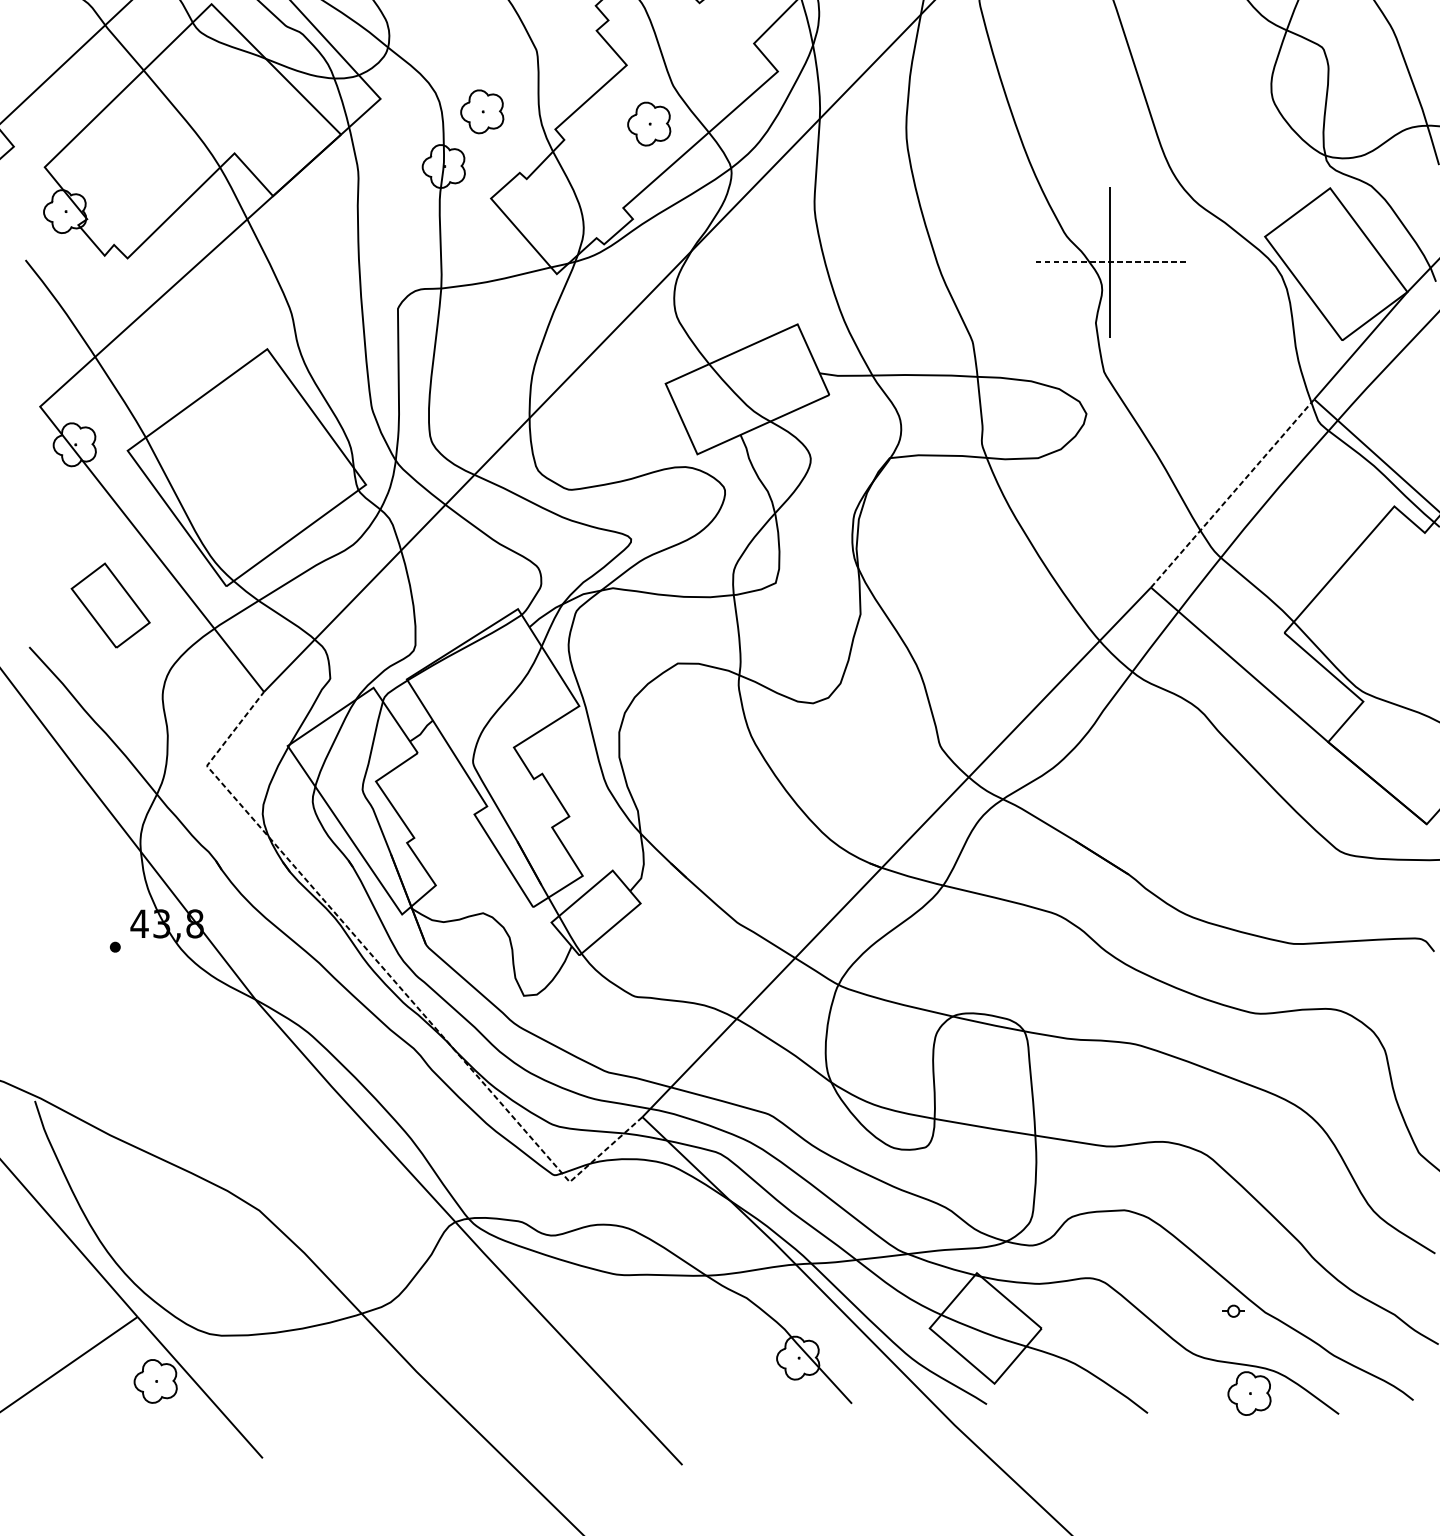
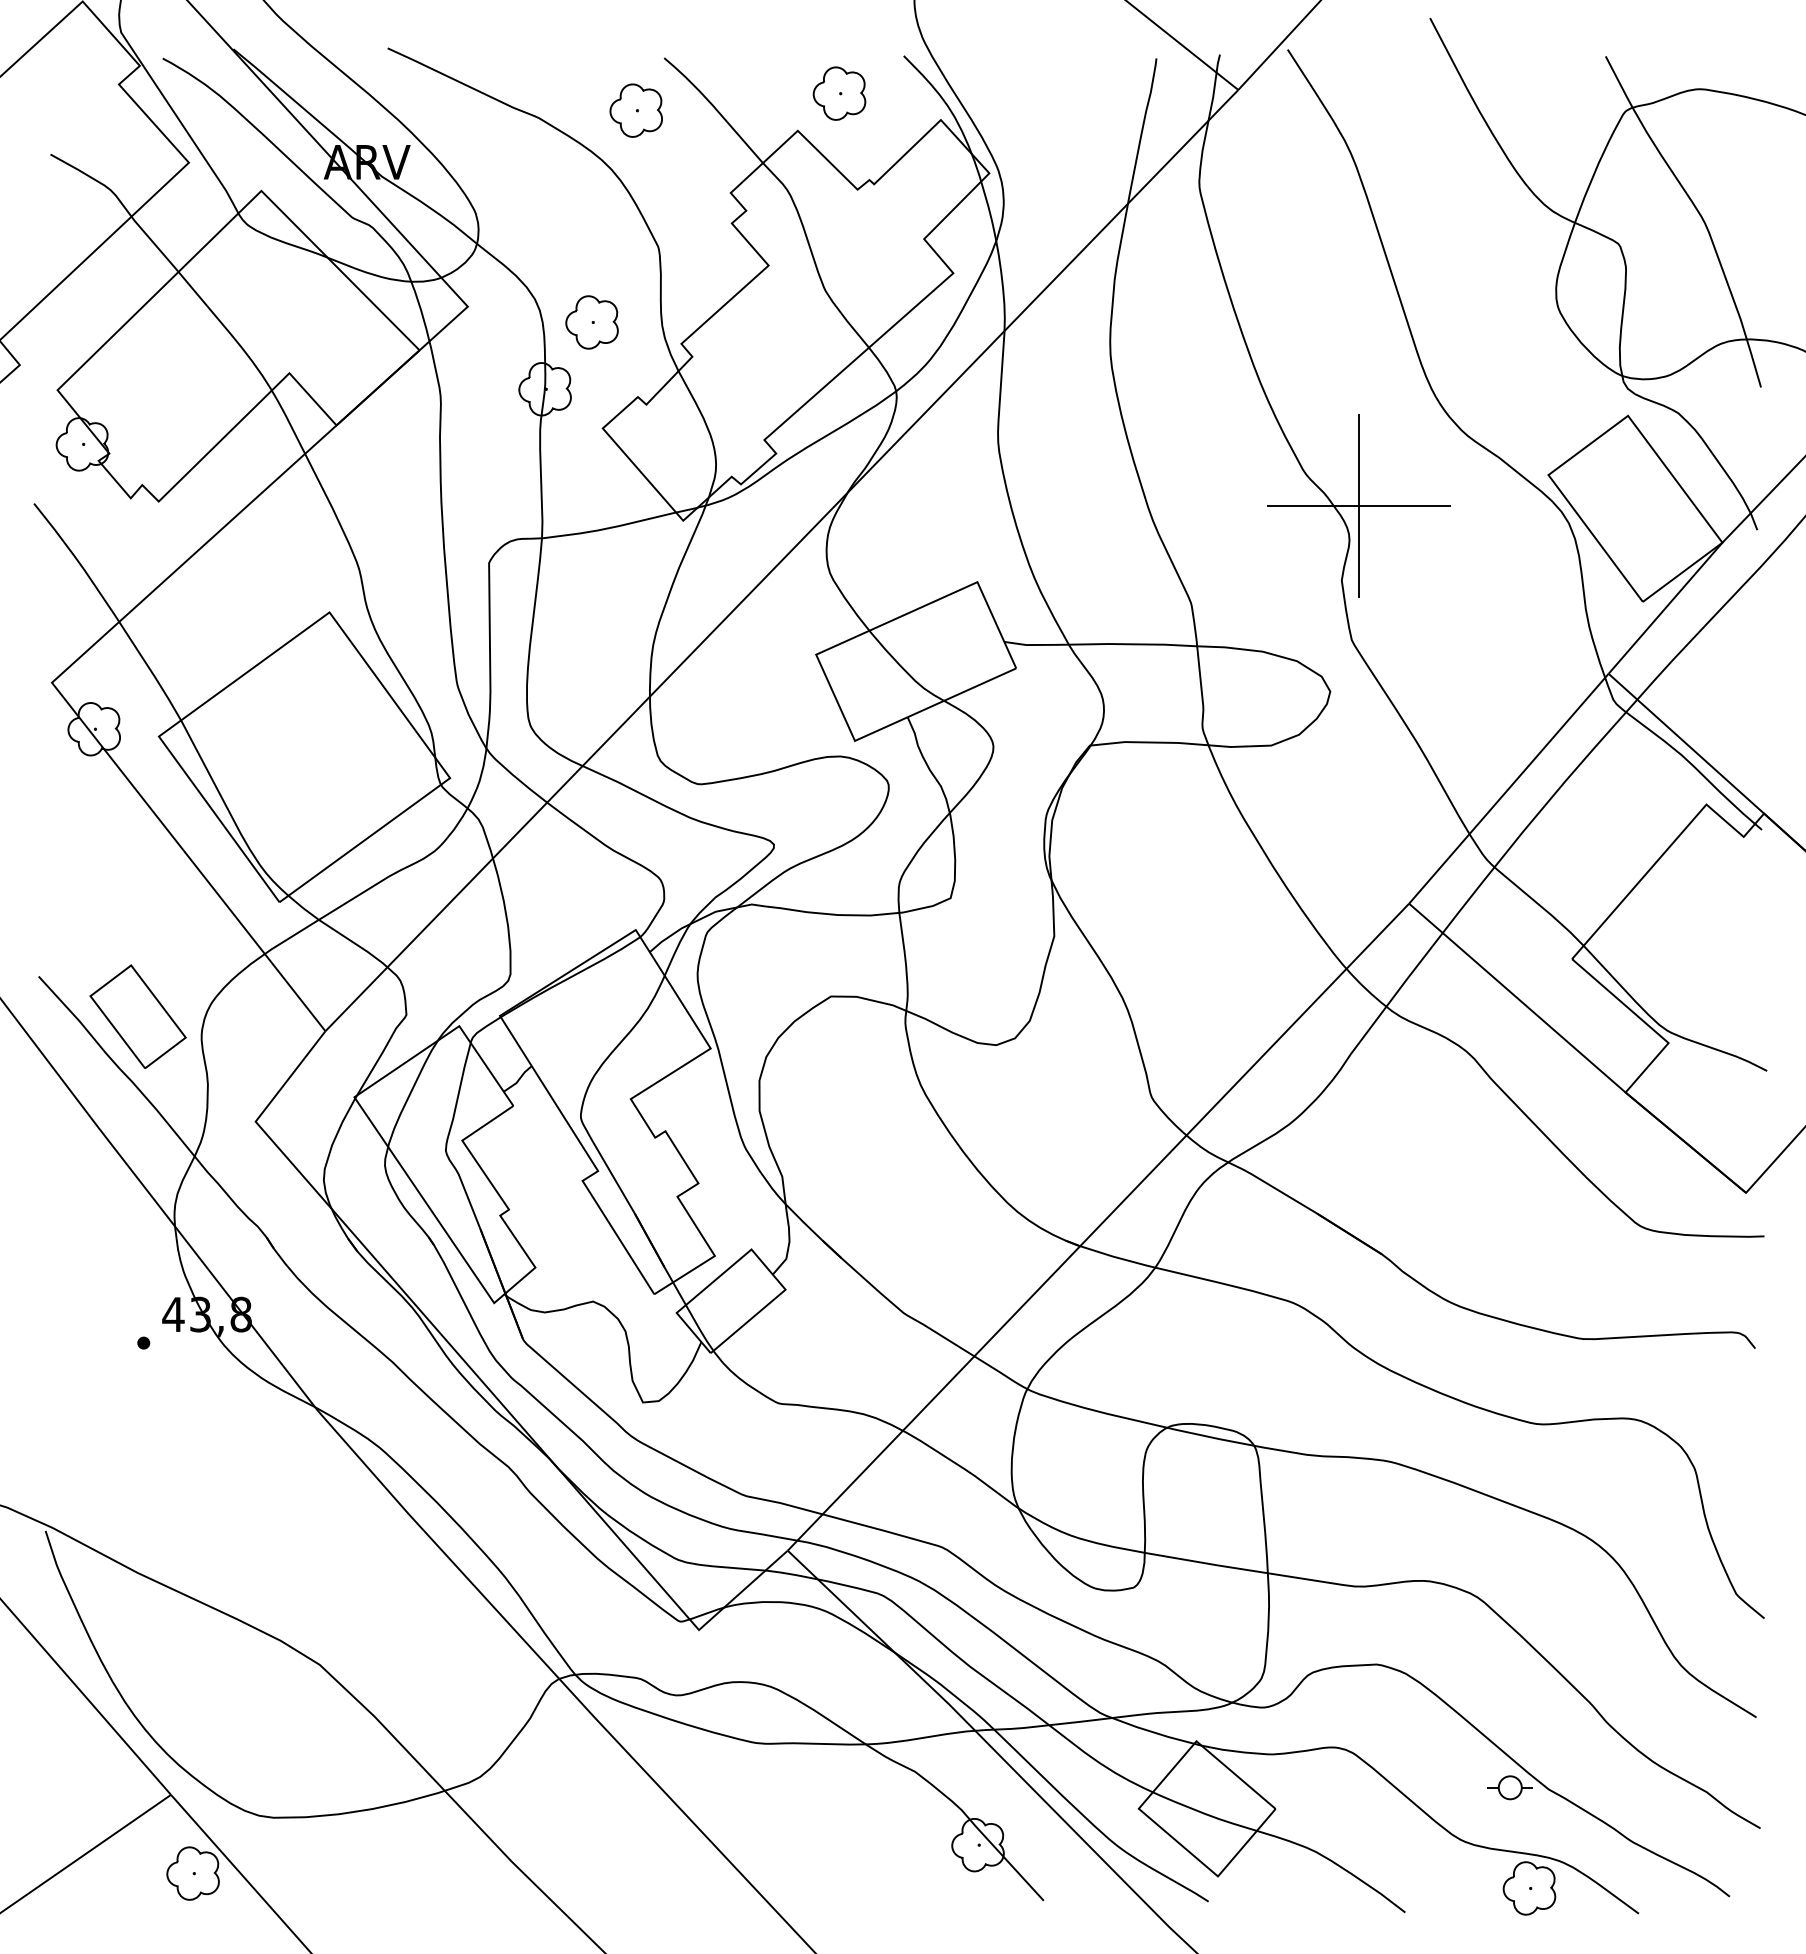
part: (648, 124) -> (795, 337), removed
line: (1110, 262) -> (1359, 506), dashed -> solid
line: (1233, 493) -> (1509, 788), dashed -> solid
part: (110, 605) -> (137, 1016), moved
line: (389, 975) -> (478, 1377), dashed -> solid
part: (1233, 1310) -> (1509, 1787), size x1.67

